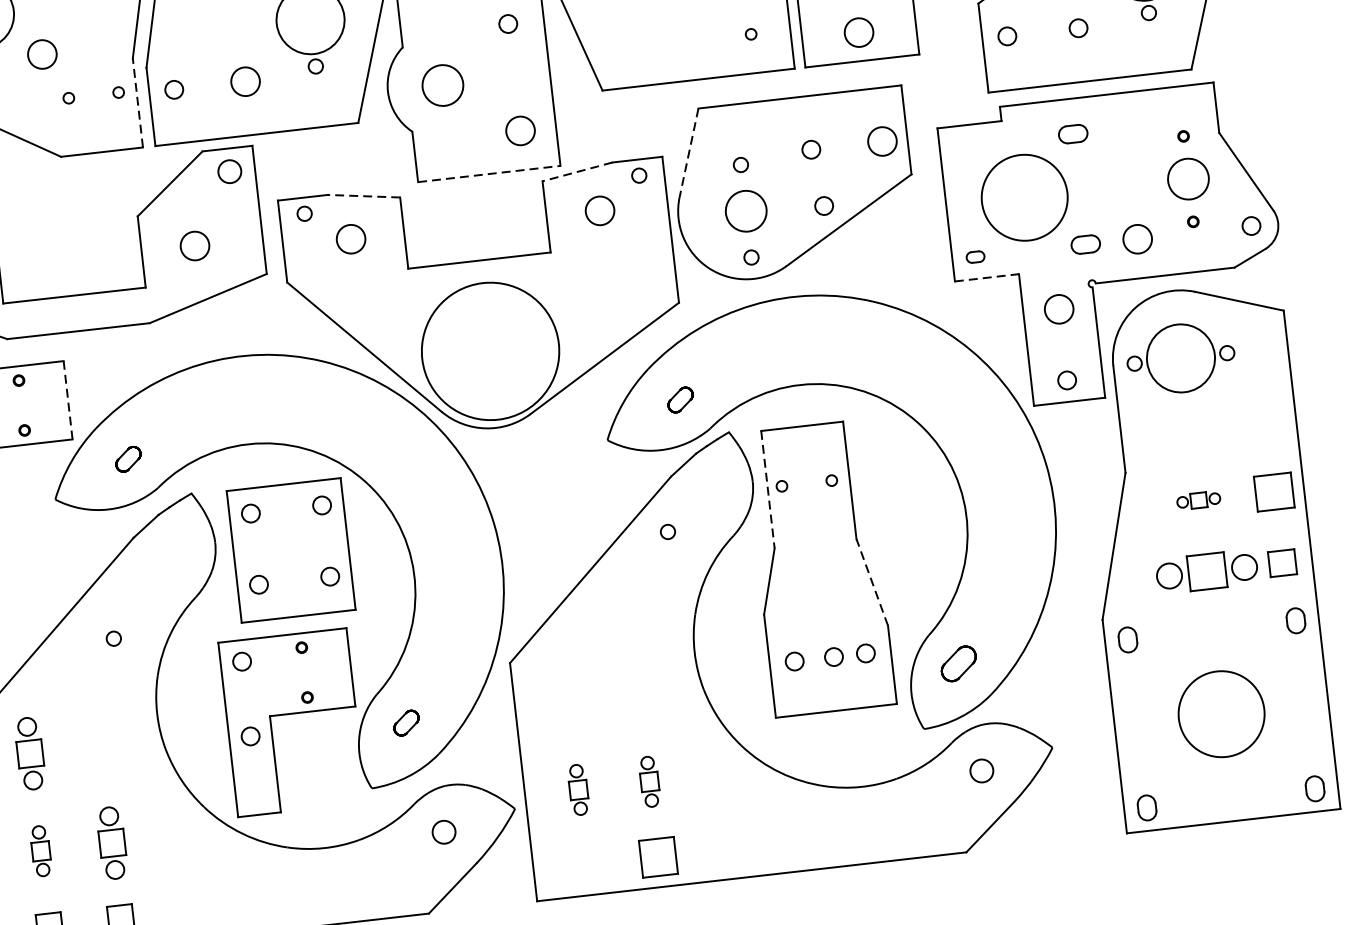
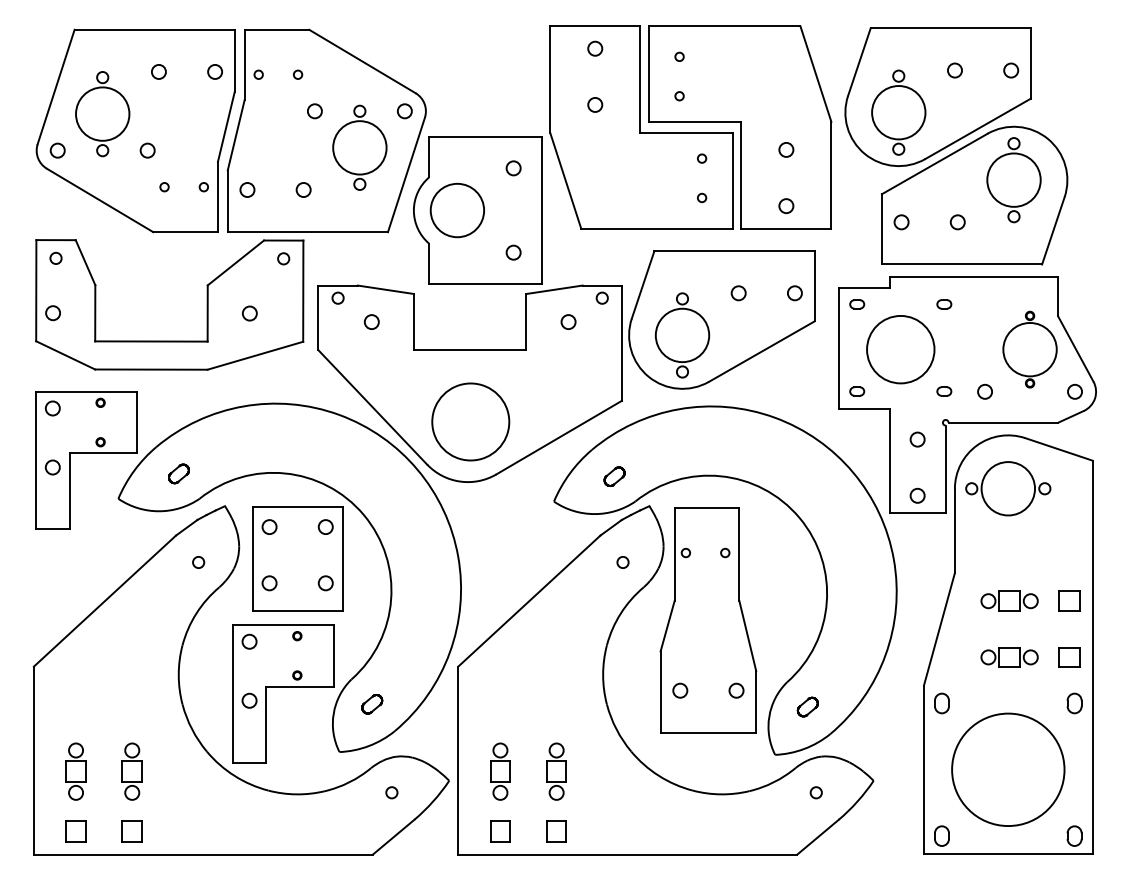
circle: (859, 31) -> (786, 205), size x0.62
circle: (41, 54) -> (147, 150), size x0.62
circle: (245, 81) -> (303, 189), size x0.62
circle: (441, 85) -> (456, 210), size x1.67
line: (137, 102) -> (217, 196), dashed -> solid
circle: (520, 130) -> (513, 252), size x0.62
part: (1073, 134) -> (944, 304), size x0.62
circle: (882, 141) -> (794, 293), size x0.62
part: (963, 146) -> (857, 304), added
line: (689, 152) -> (643, 284), dashed -> solid
circle: (229, 171) -> (283, 258), size x0.62
line: (577, 171) -> (554, 289), dashed -> solid
line: (490, 173) -> (486, 283), dashed -> solid
circle: (1187, 178) -> (1029, 349), size x1.67
line: (363, 195) -> (385, 289), dashed -> solid
circle: (823, 206) -> (743, 338), removed
circle: (599, 210) -> (568, 321), size x0.62
circle: (746, 211) -> (682, 335), size x1.67
circle: (350, 238) -> (371, 321), size x0.62
circle: (1136, 238) -> (984, 391), size x0.62
part: (1086, 244) -> (944, 391), size x0.62
circle: (194, 245) -> (249, 313), size x0.62
line: (987, 277) -> (864, 408), dashed -> solid
circle: (1058, 309) -> (917, 439), size x0.62
circle: (490, 350) -> (470, 421), size x0.71
line: (68, 400) -> (137, 422), dashed -> solid
line: (767, 489) -> (674, 554), dashed -> solid
part: (1274, 491) -> (1069, 600), size x0.71
part: (1198, 499) -> (1009, 600), size x1.67
circle: (667, 532) -> (622, 562), moved
part: (1206, 571) -> (1009, 657), size x0.71
line: (871, 581) -> (747, 635), dashed -> solid
circle: (113, 638) -> (198, 562), moved
circle: (834, 656) -> (711, 690), removed
part: (958, 663) -> (807, 706), size x0.71
circle: (1221, 713) -> (1008, 769), size x1.67
part: (29, 753) -> (75, 694), removed
circle: (980, 770) -> (815, 792), size x0.62
part: (649, 781) -> (556, 771), size x1.43
part: (578, 789) -> (500, 771), size x1.43
circle: (443, 832) -> (391, 792), size x0.62
part: (40, 851) -> (75, 771), size x1.43
part: (658, 857) -> (556, 831), size x0.71
part: (587, 865) -> (500, 831), added

